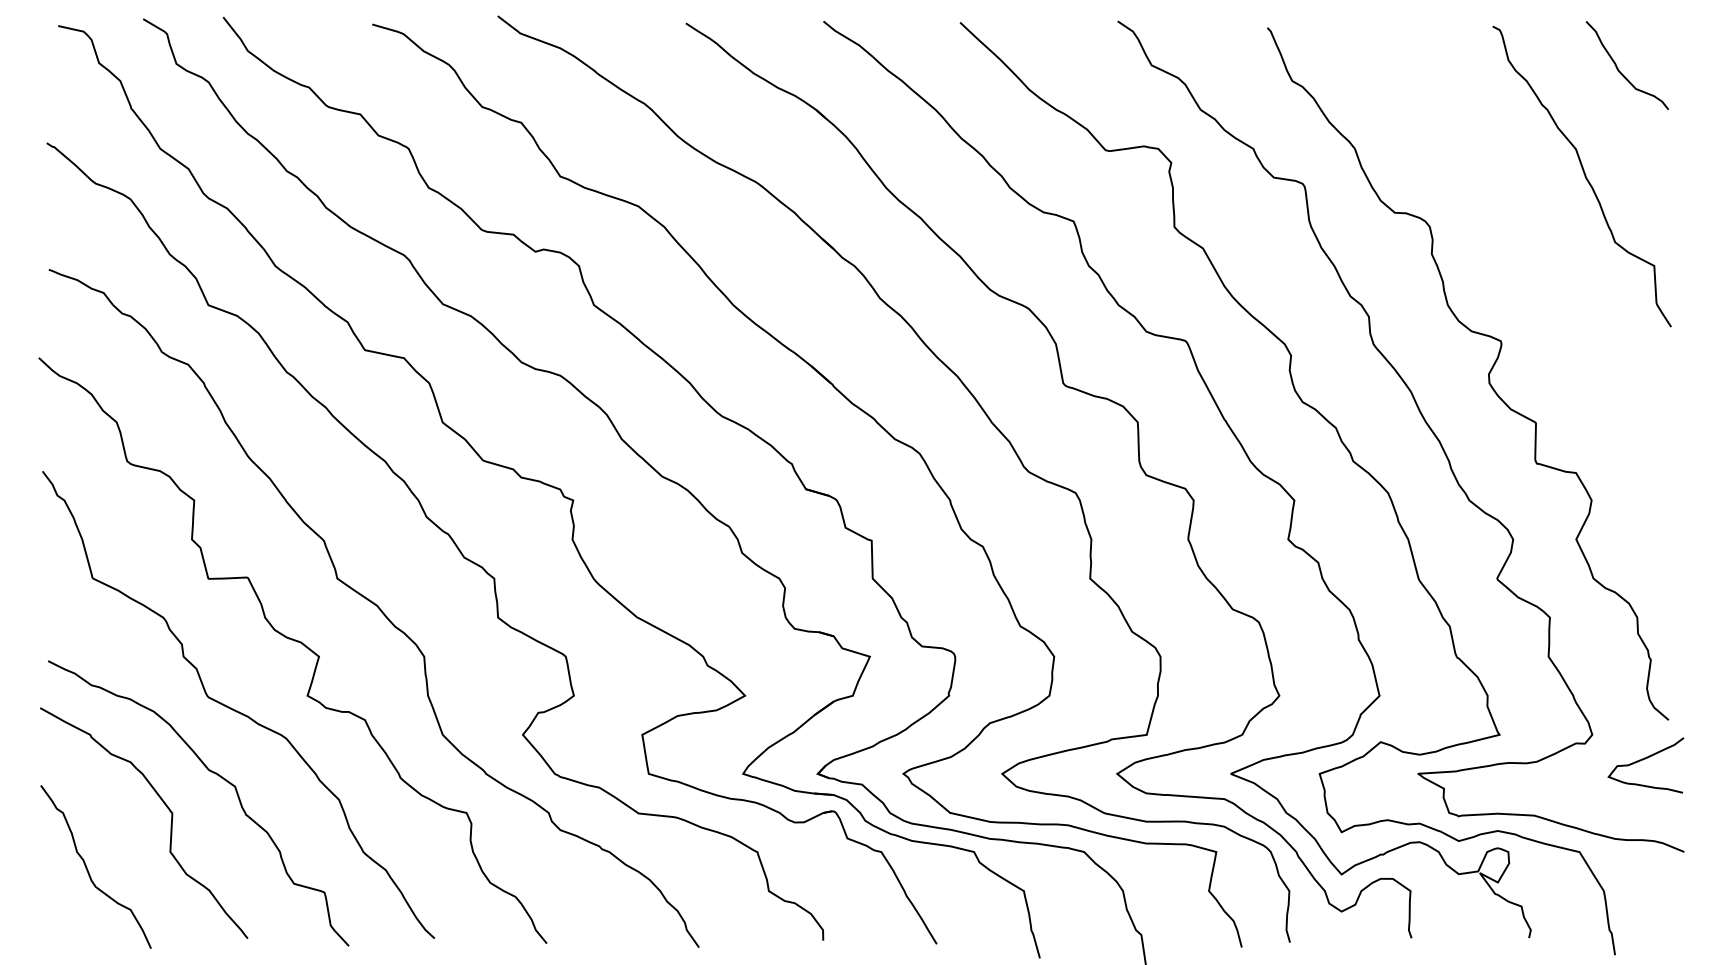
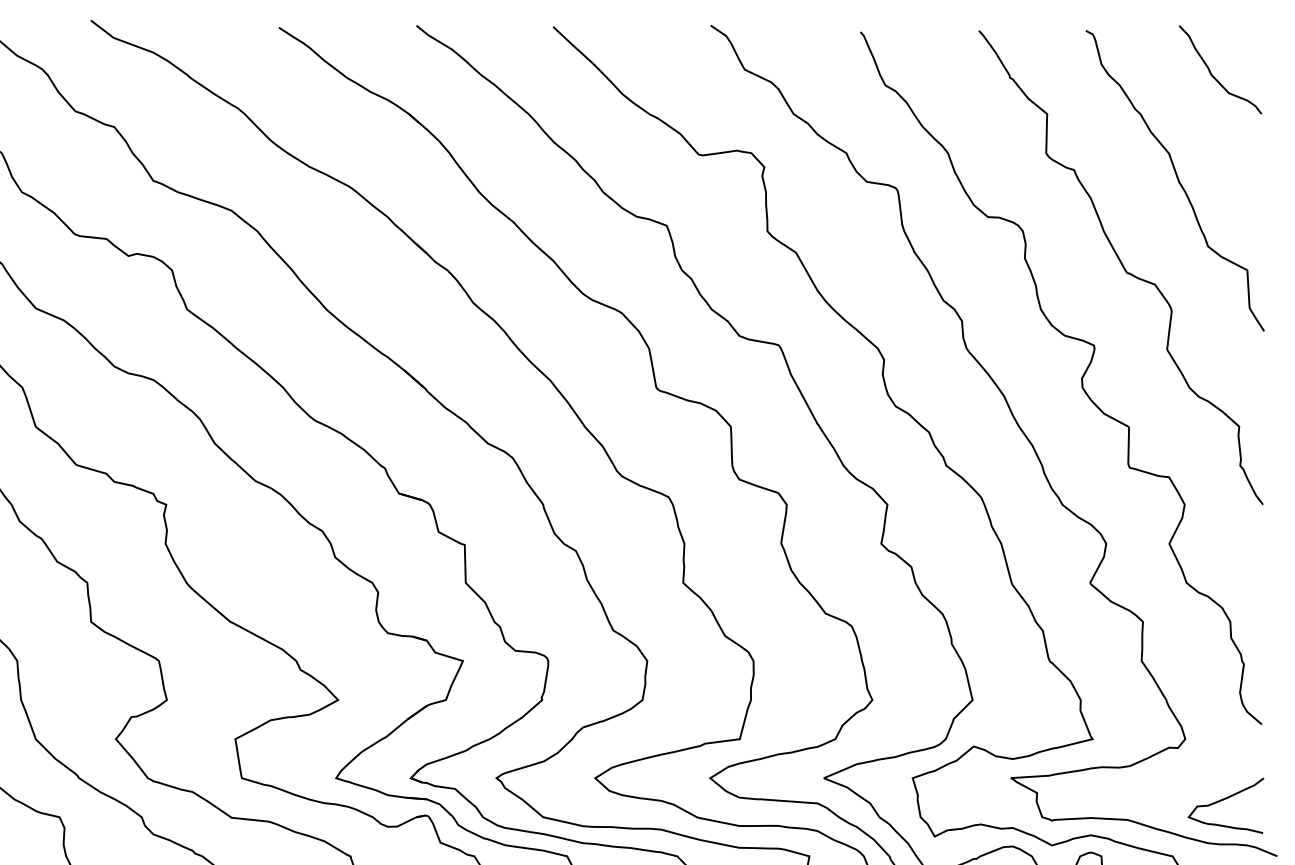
curve: (1529, 263) -> (1122, 267), added
curve: (1643, 760) -> (1223, 800), moved

